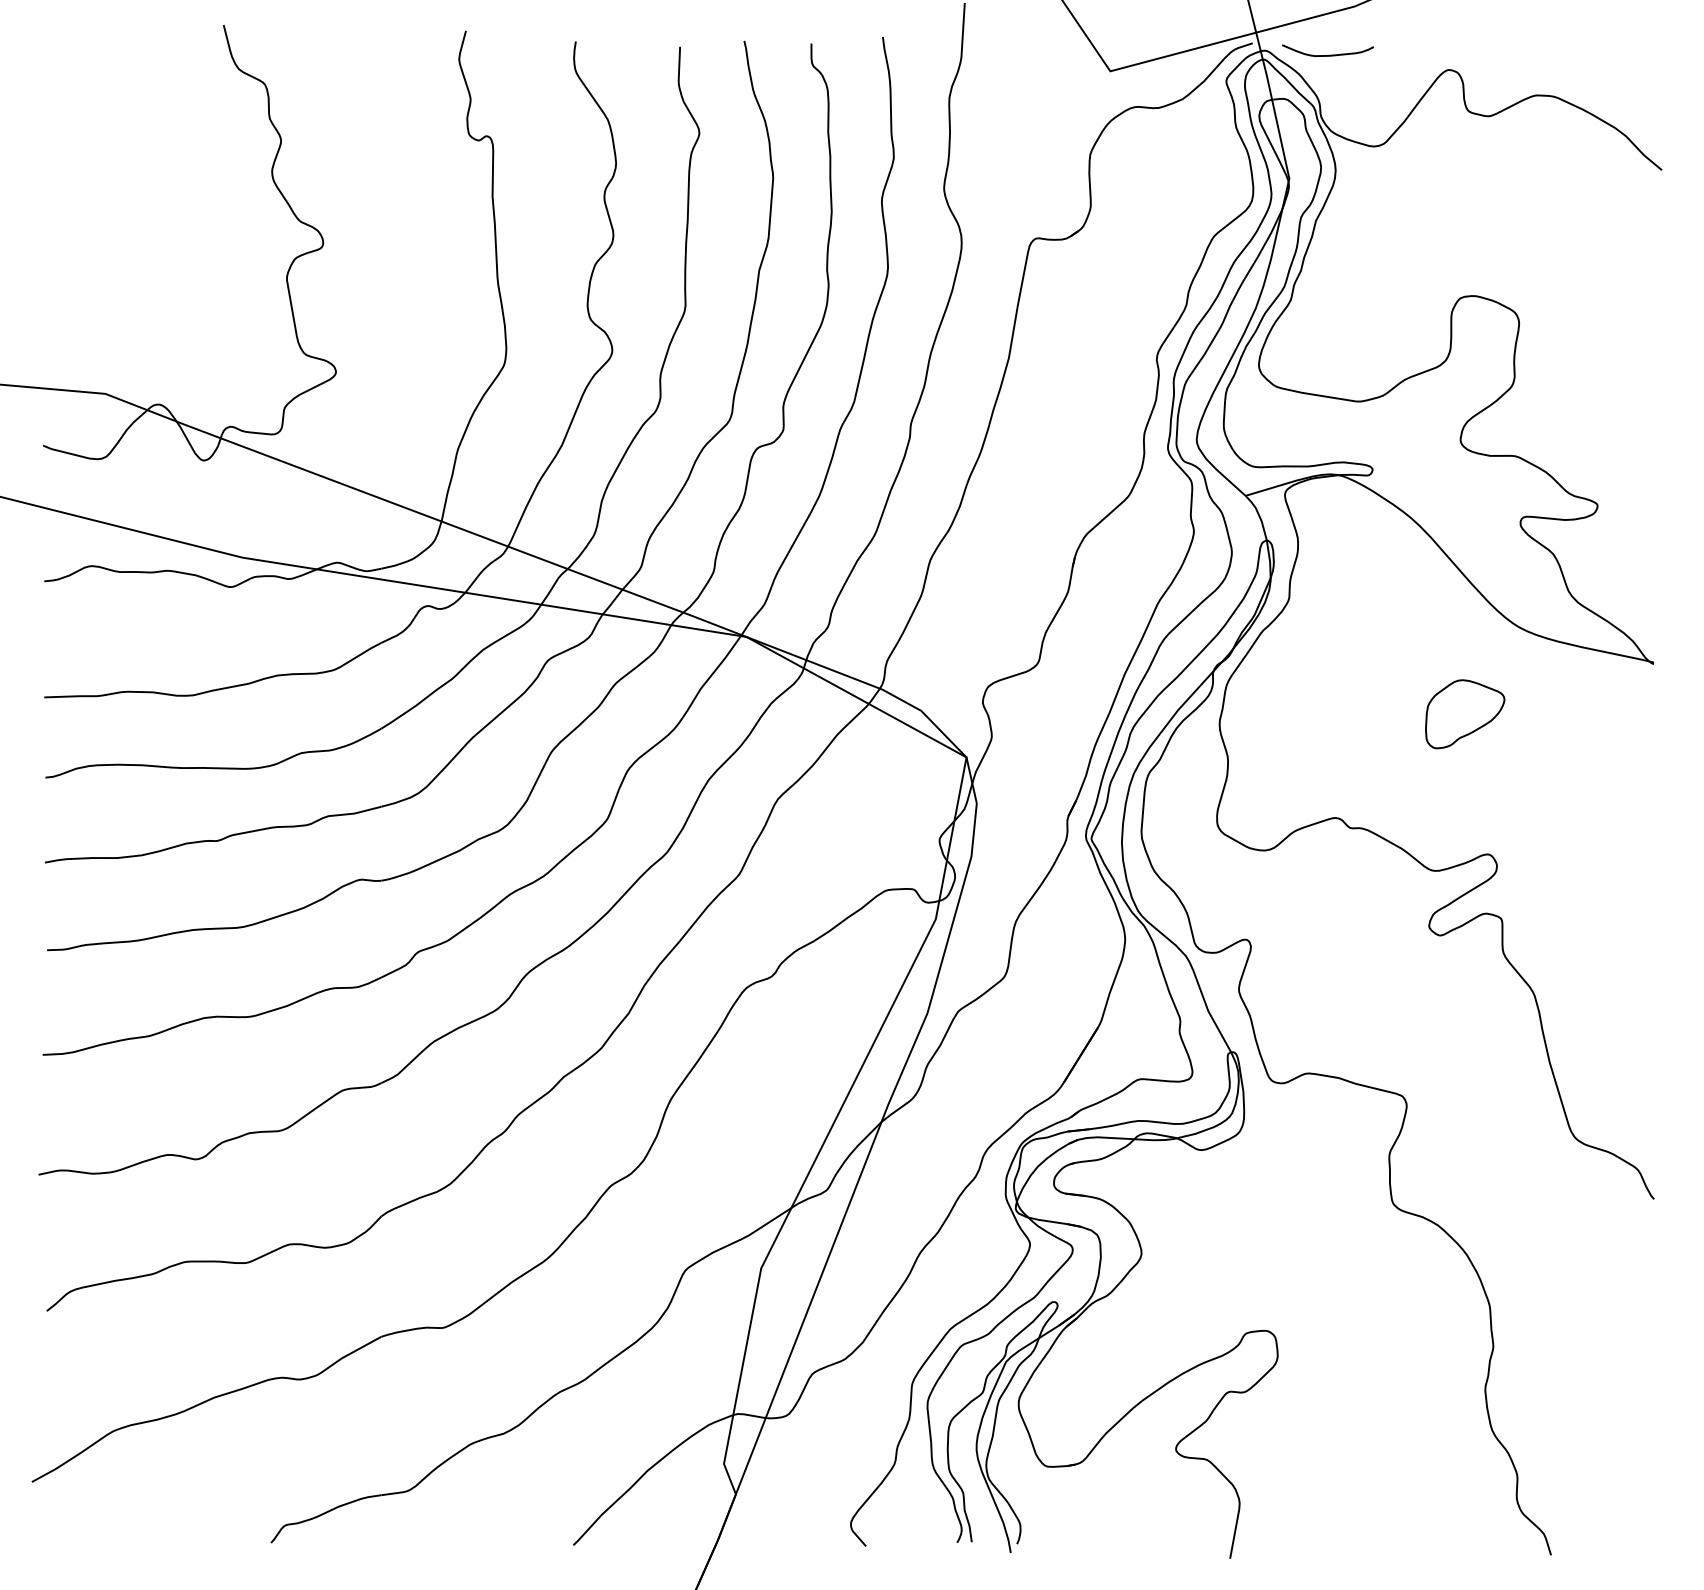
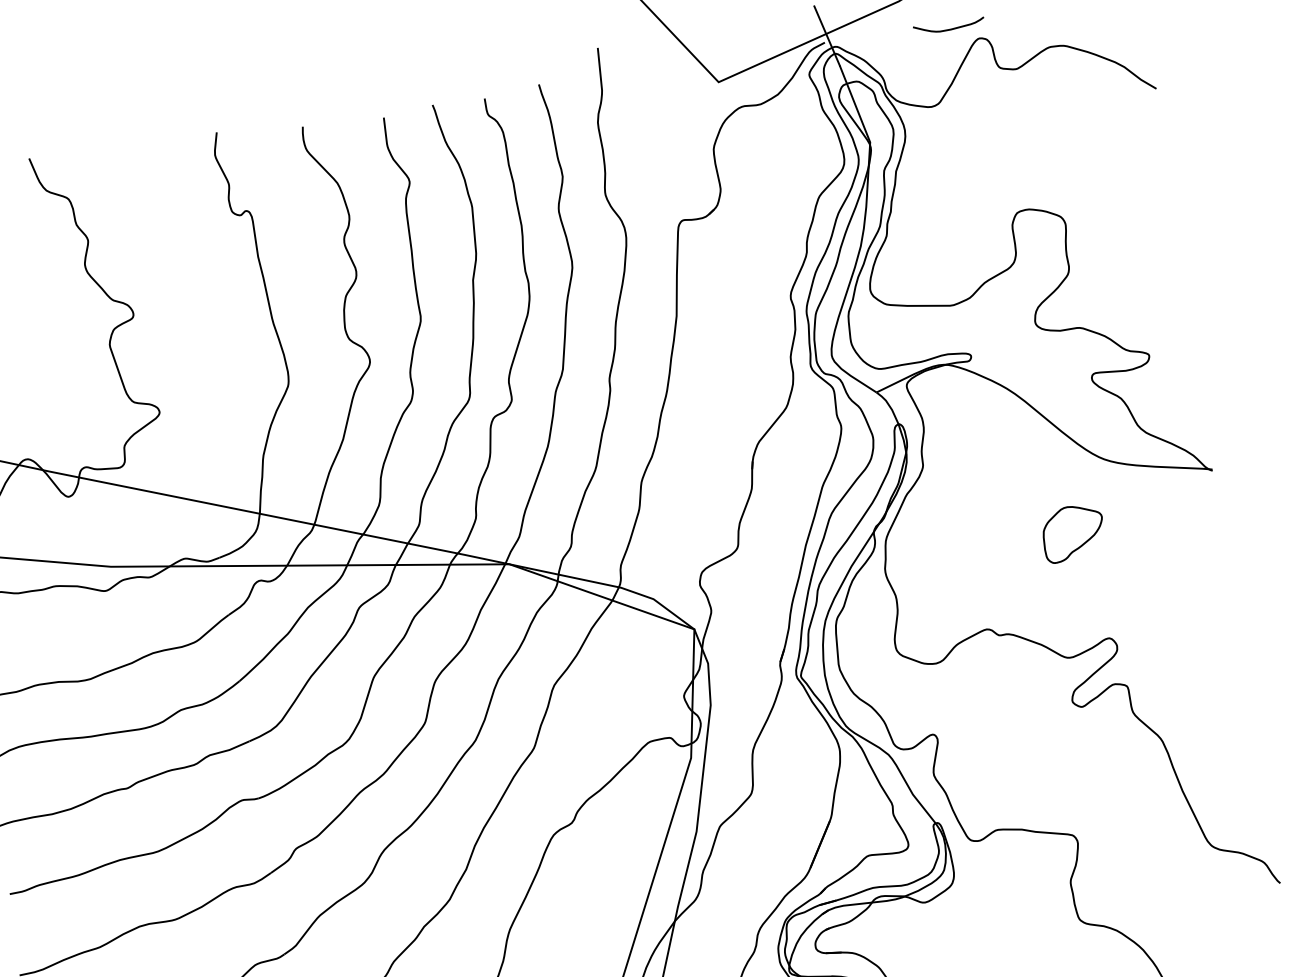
curve: (1329, 54) -> (950, 28), moved

